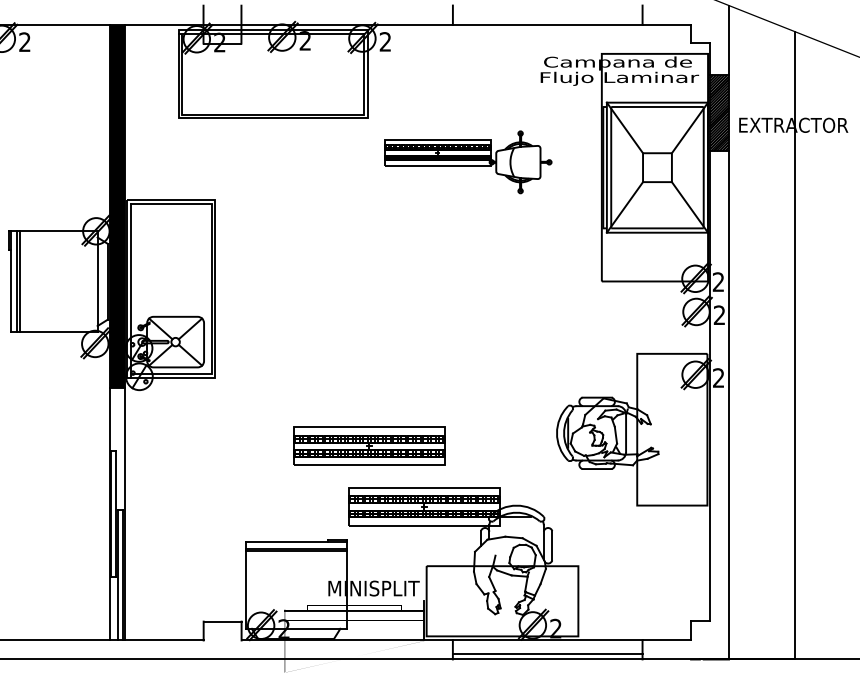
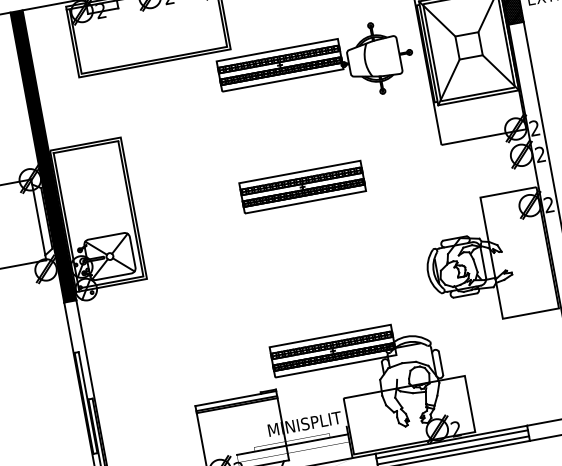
part: (468, 162) -> (317, 69), size x1.43
part: (369, 445) -> (302, 186), moved
line: (547, 646) -> (452, 444), added

